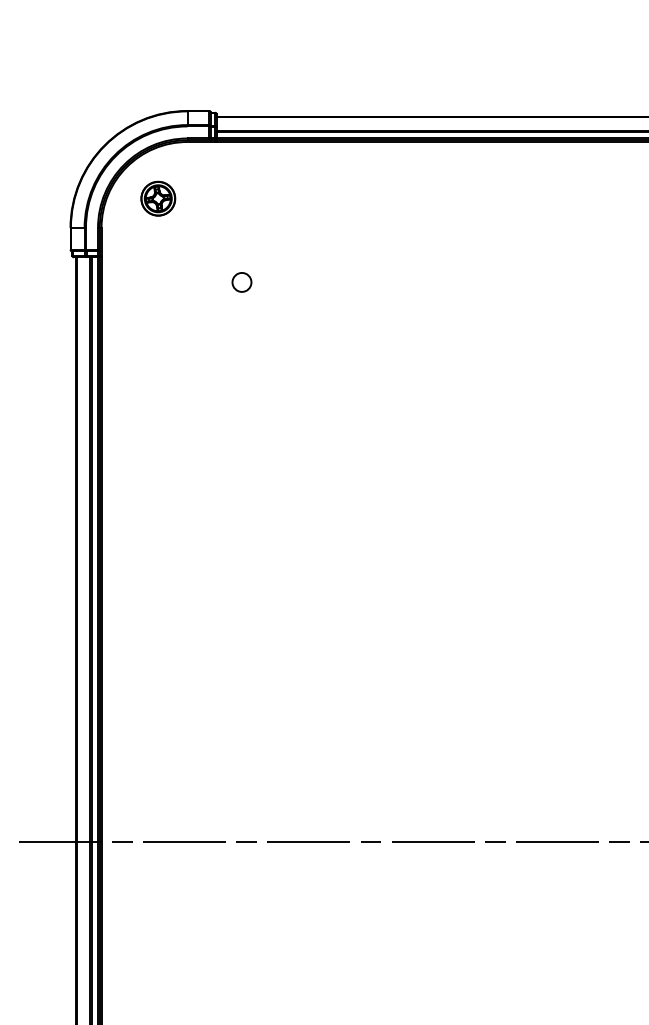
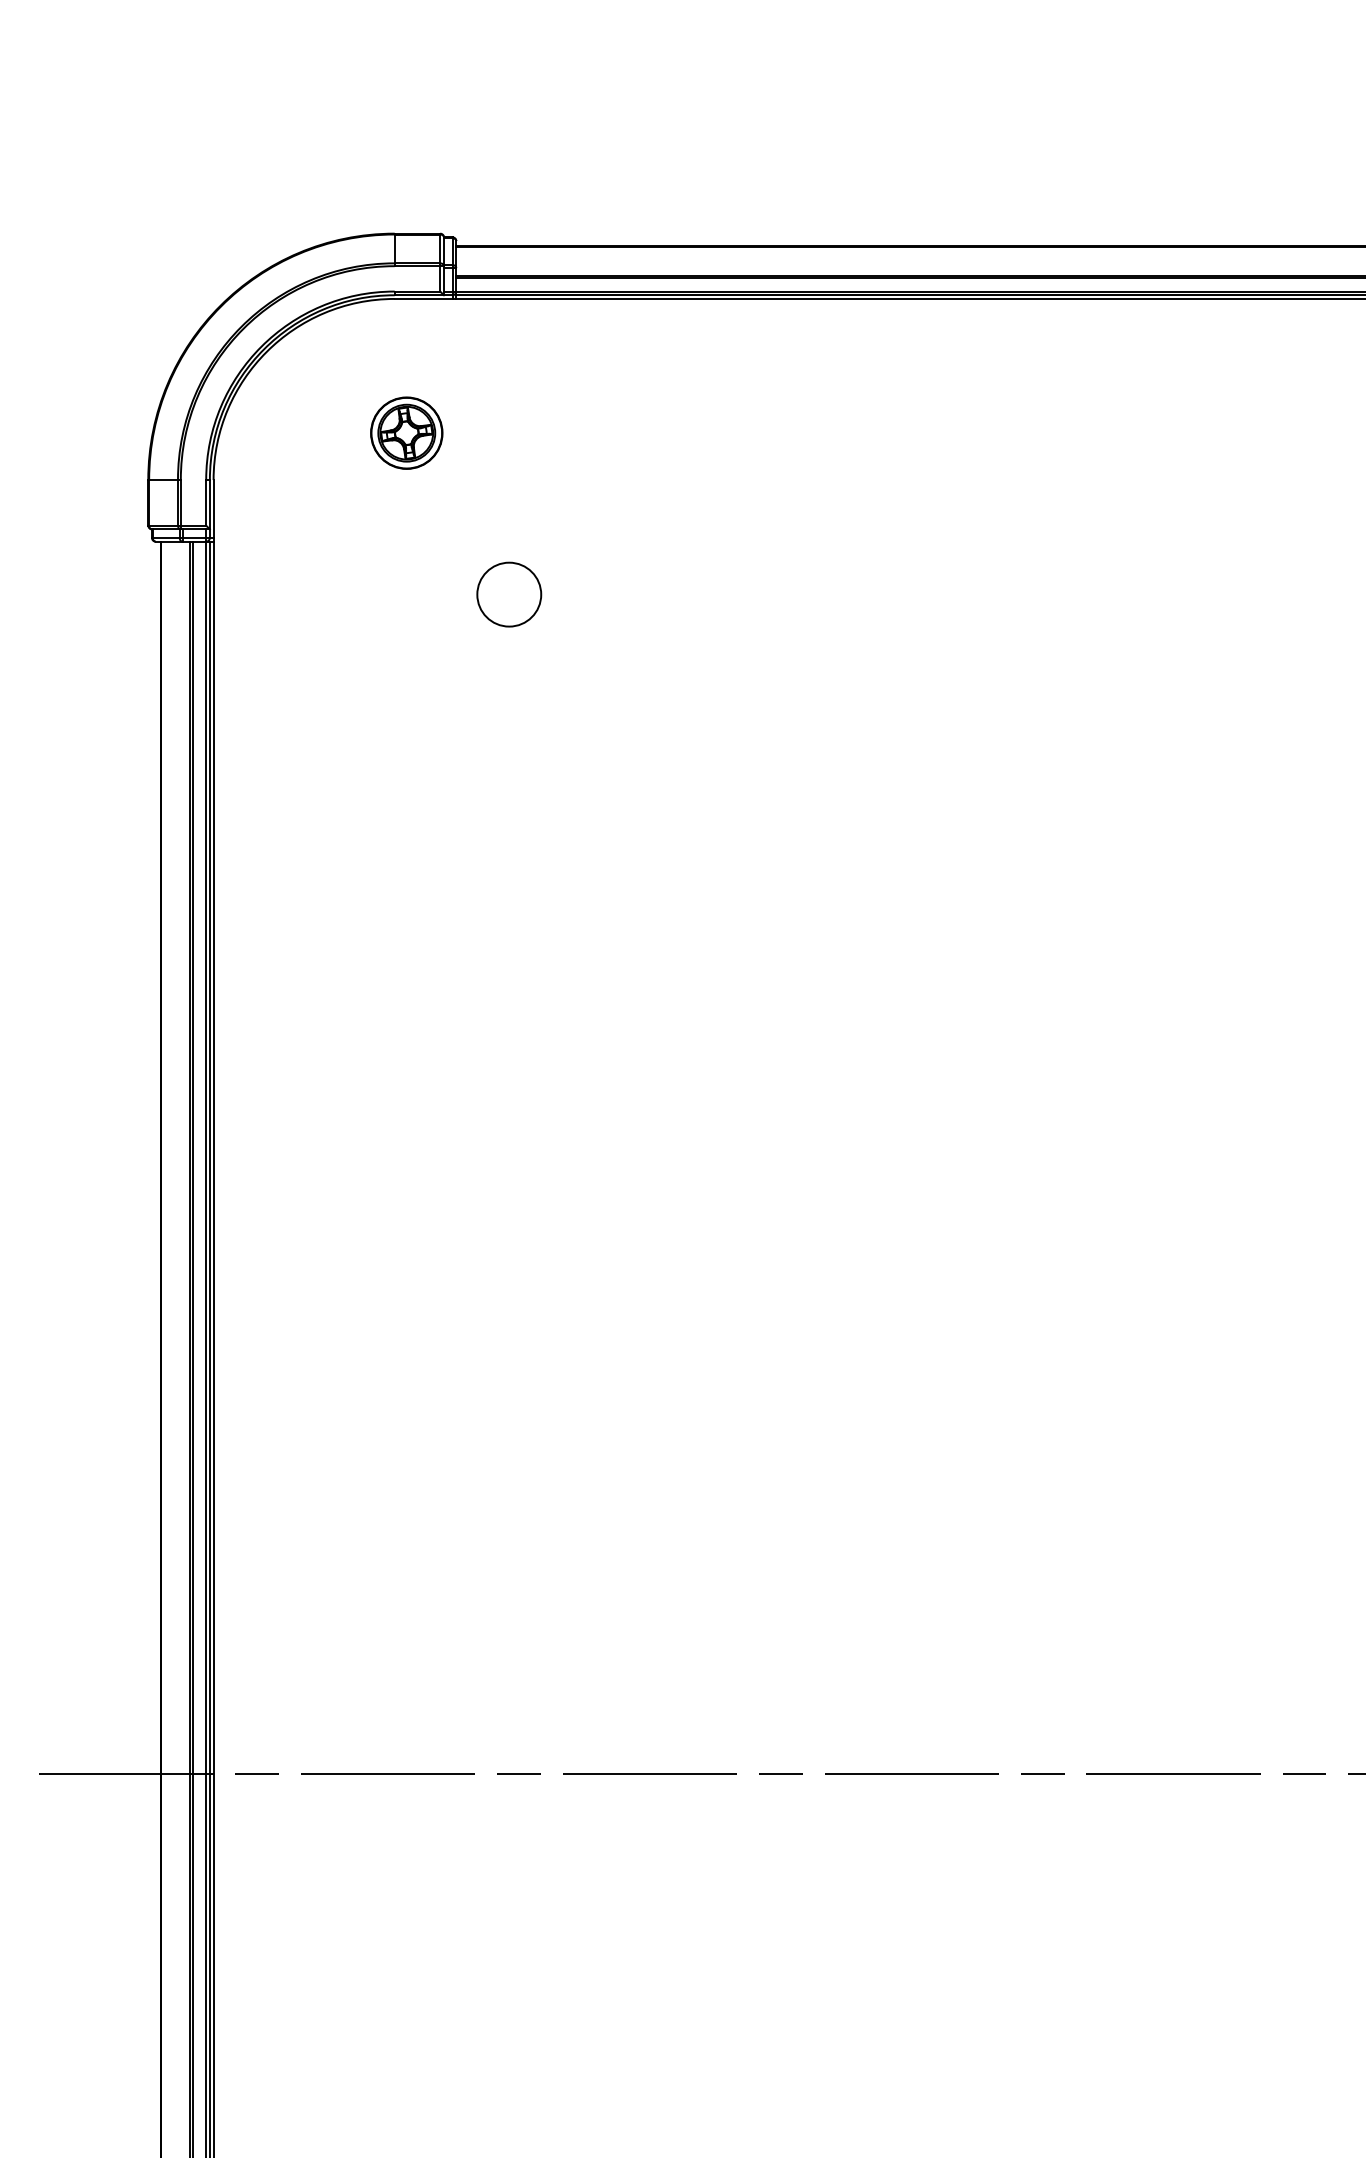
part: (158, 198) -> (407, 432), moved
circle: (241, 281) -> (508, 592), size x1.6

